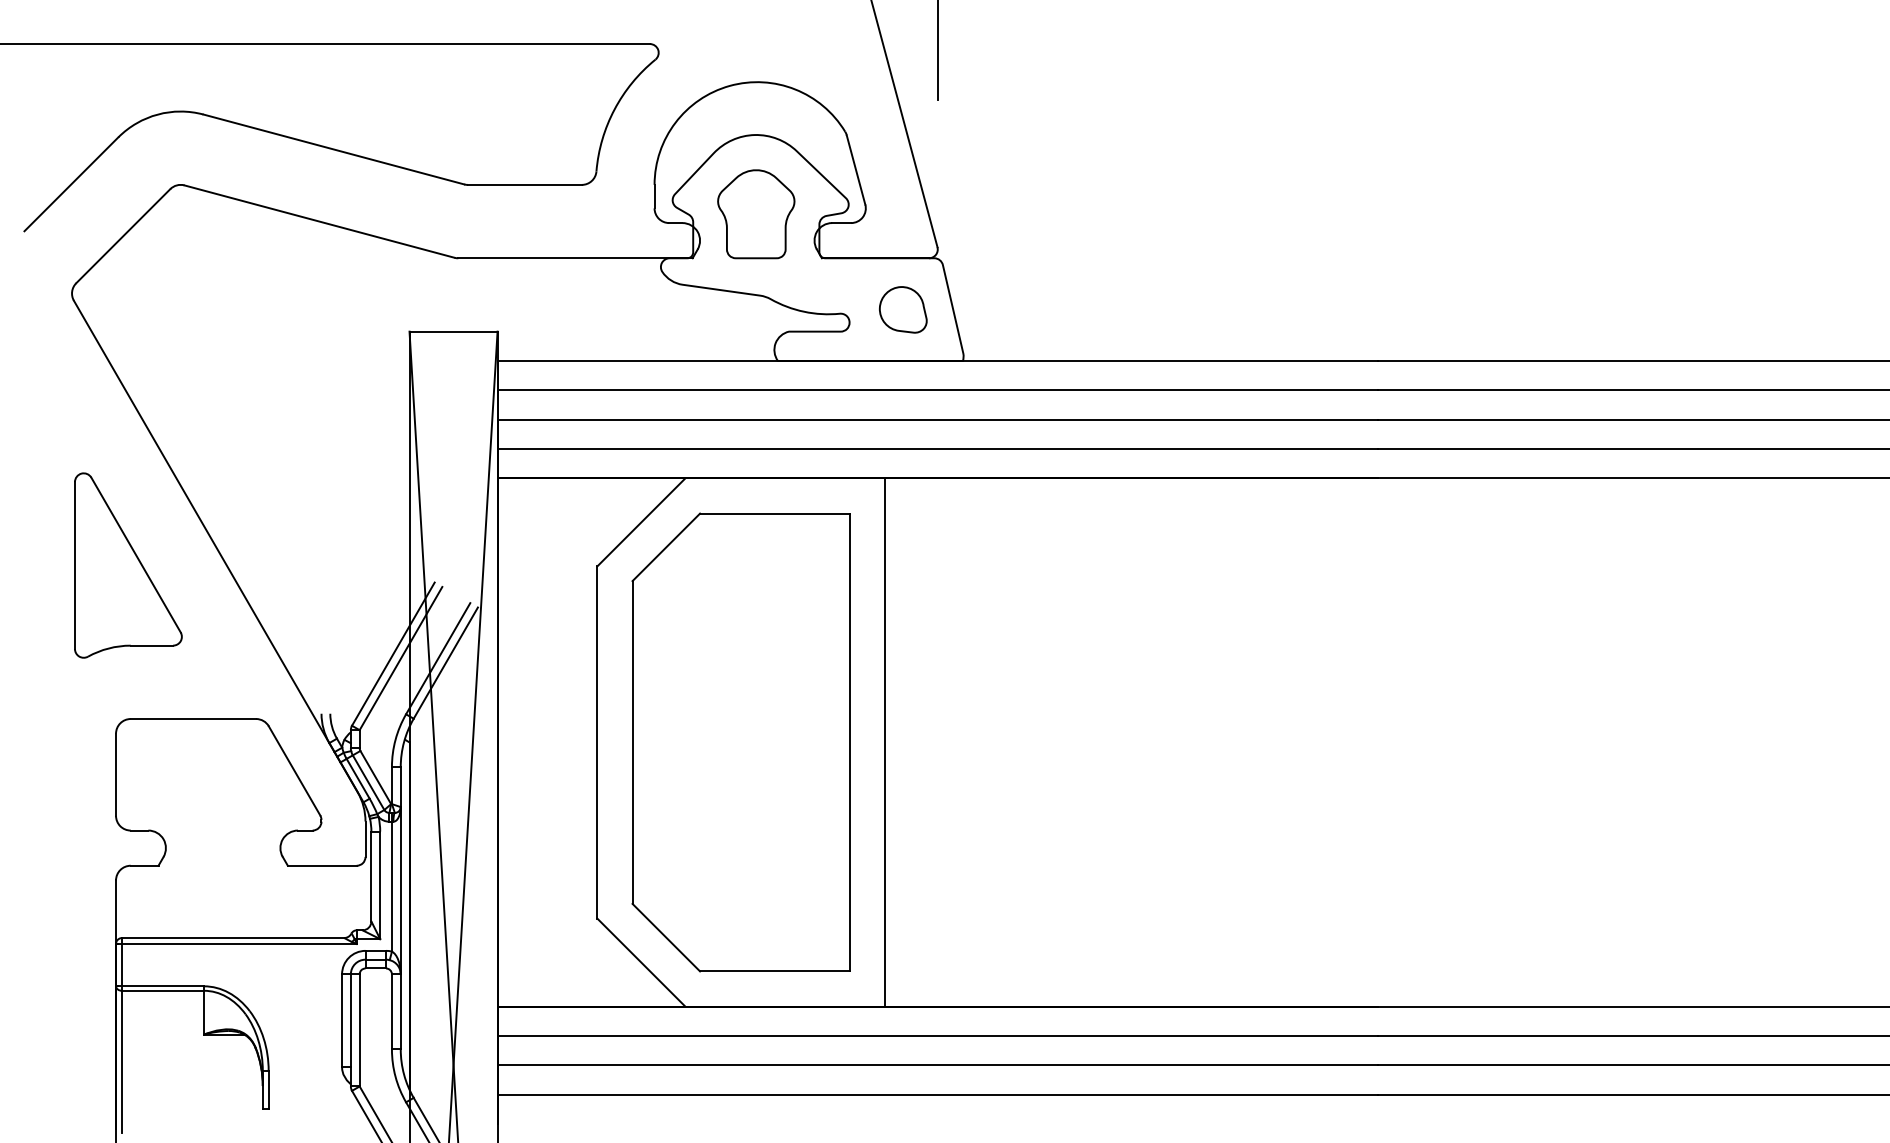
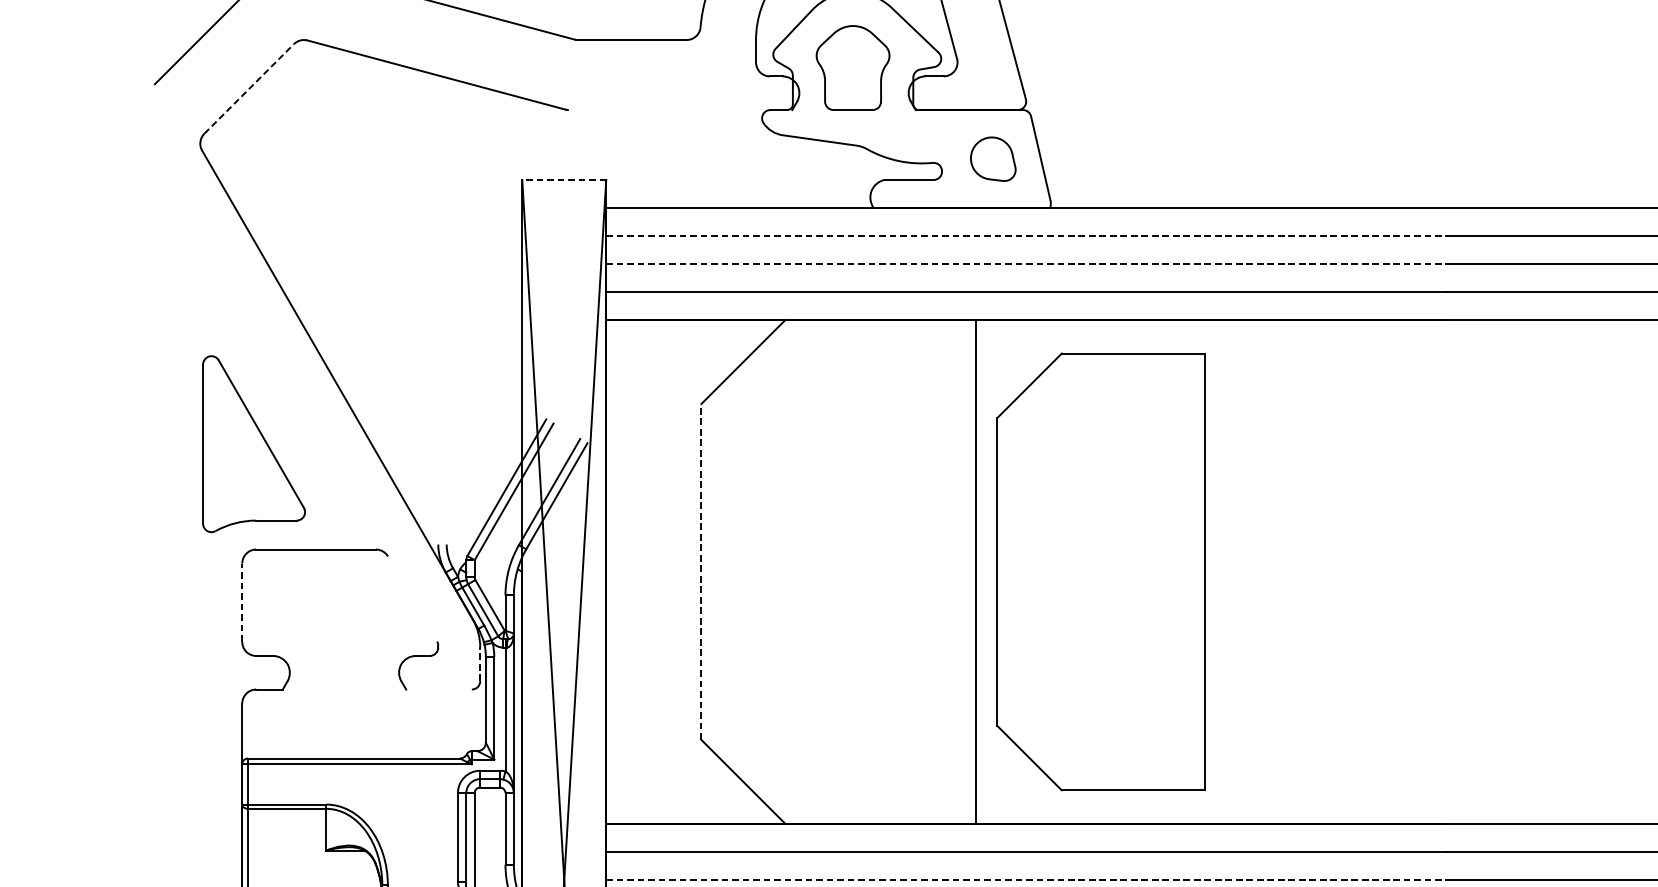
line: (123, 235) -> (249, 88), solid -> dashed
line: (575, 258) -> (680, 110), removed
line: (453, 331) -> (564, 179), solid -> dashed
line: (938, 390) -> (1026, 236), solid -> dashed
line: (938, 419) -> (1026, 263), solid -> dashed
part: (128, 565) -> (254, 444), moved
line: (597, 742) -> (701, 571), solid -> dashed
part: (740, 742) -> (1100, 571), moved
line: (294, 770) -> (412, 598), removed
line: (116, 774) -> (242, 602), solid -> dashed
line: (365, 839) -> (480, 664), solid -> dashed
line: (321, 865) -> (438, 689), removed
line: (938, 1065) -> (1026, 880), solid -> dashed

